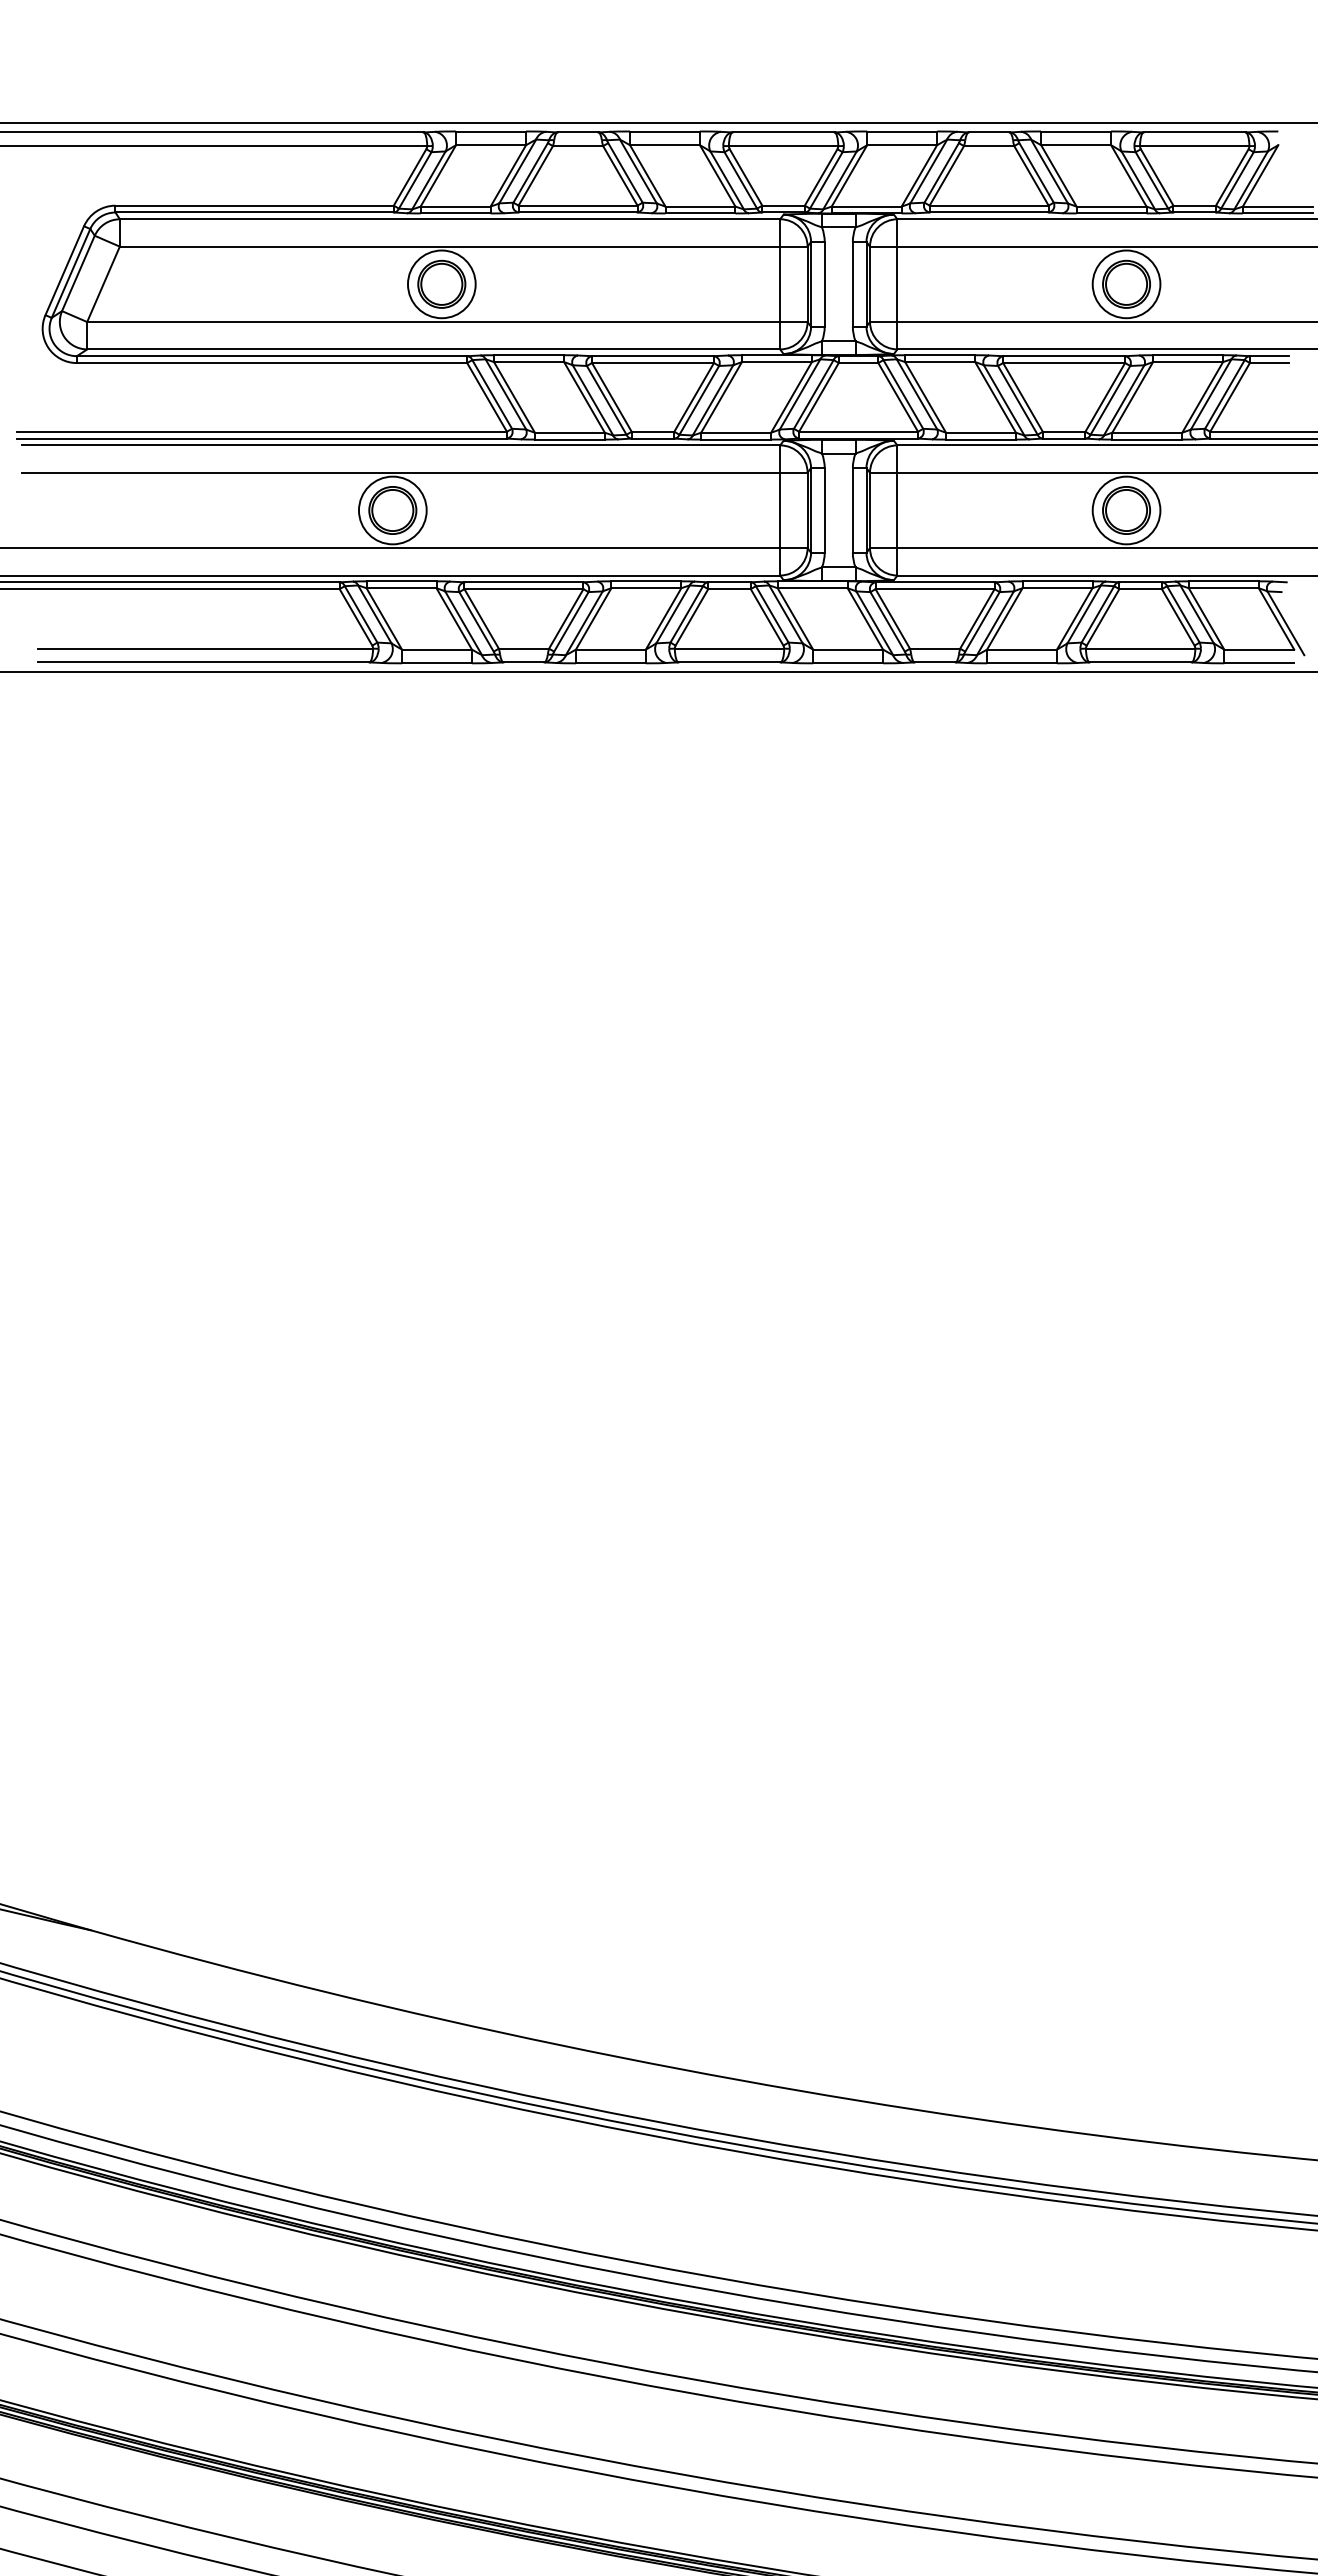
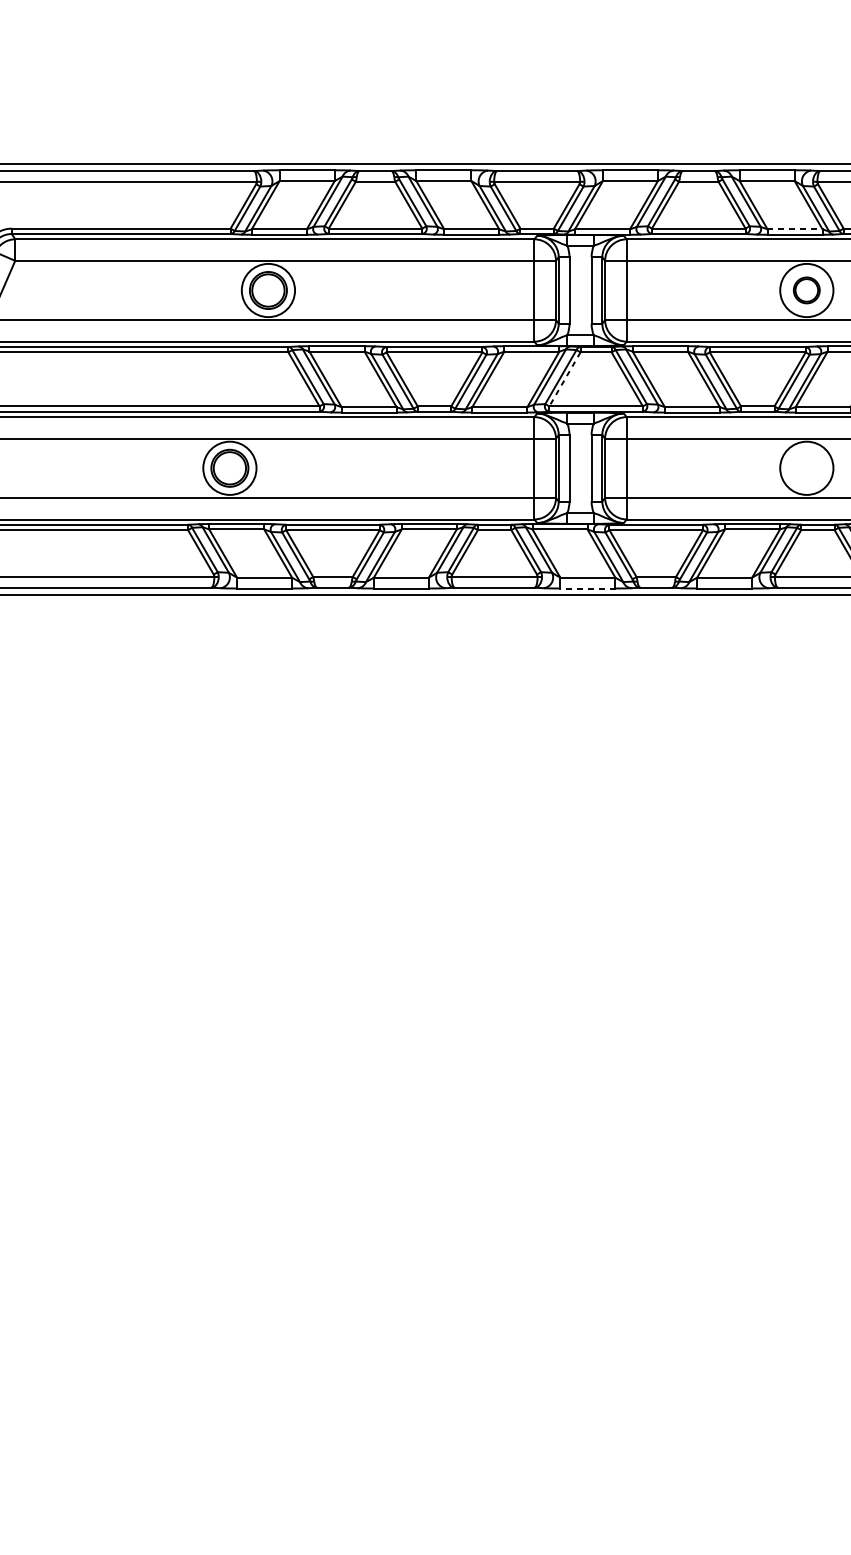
line: (1111, 206) -> (794, 229), solid -> dashed
part: (1126, 283) -> (806, 289), size x0.7
line: (818, 397) -> (564, 379), solid -> dashed
part: (1126, 510) -> (806, 468), removed
line: (848, 663) -> (588, 588), solid -> dashed

